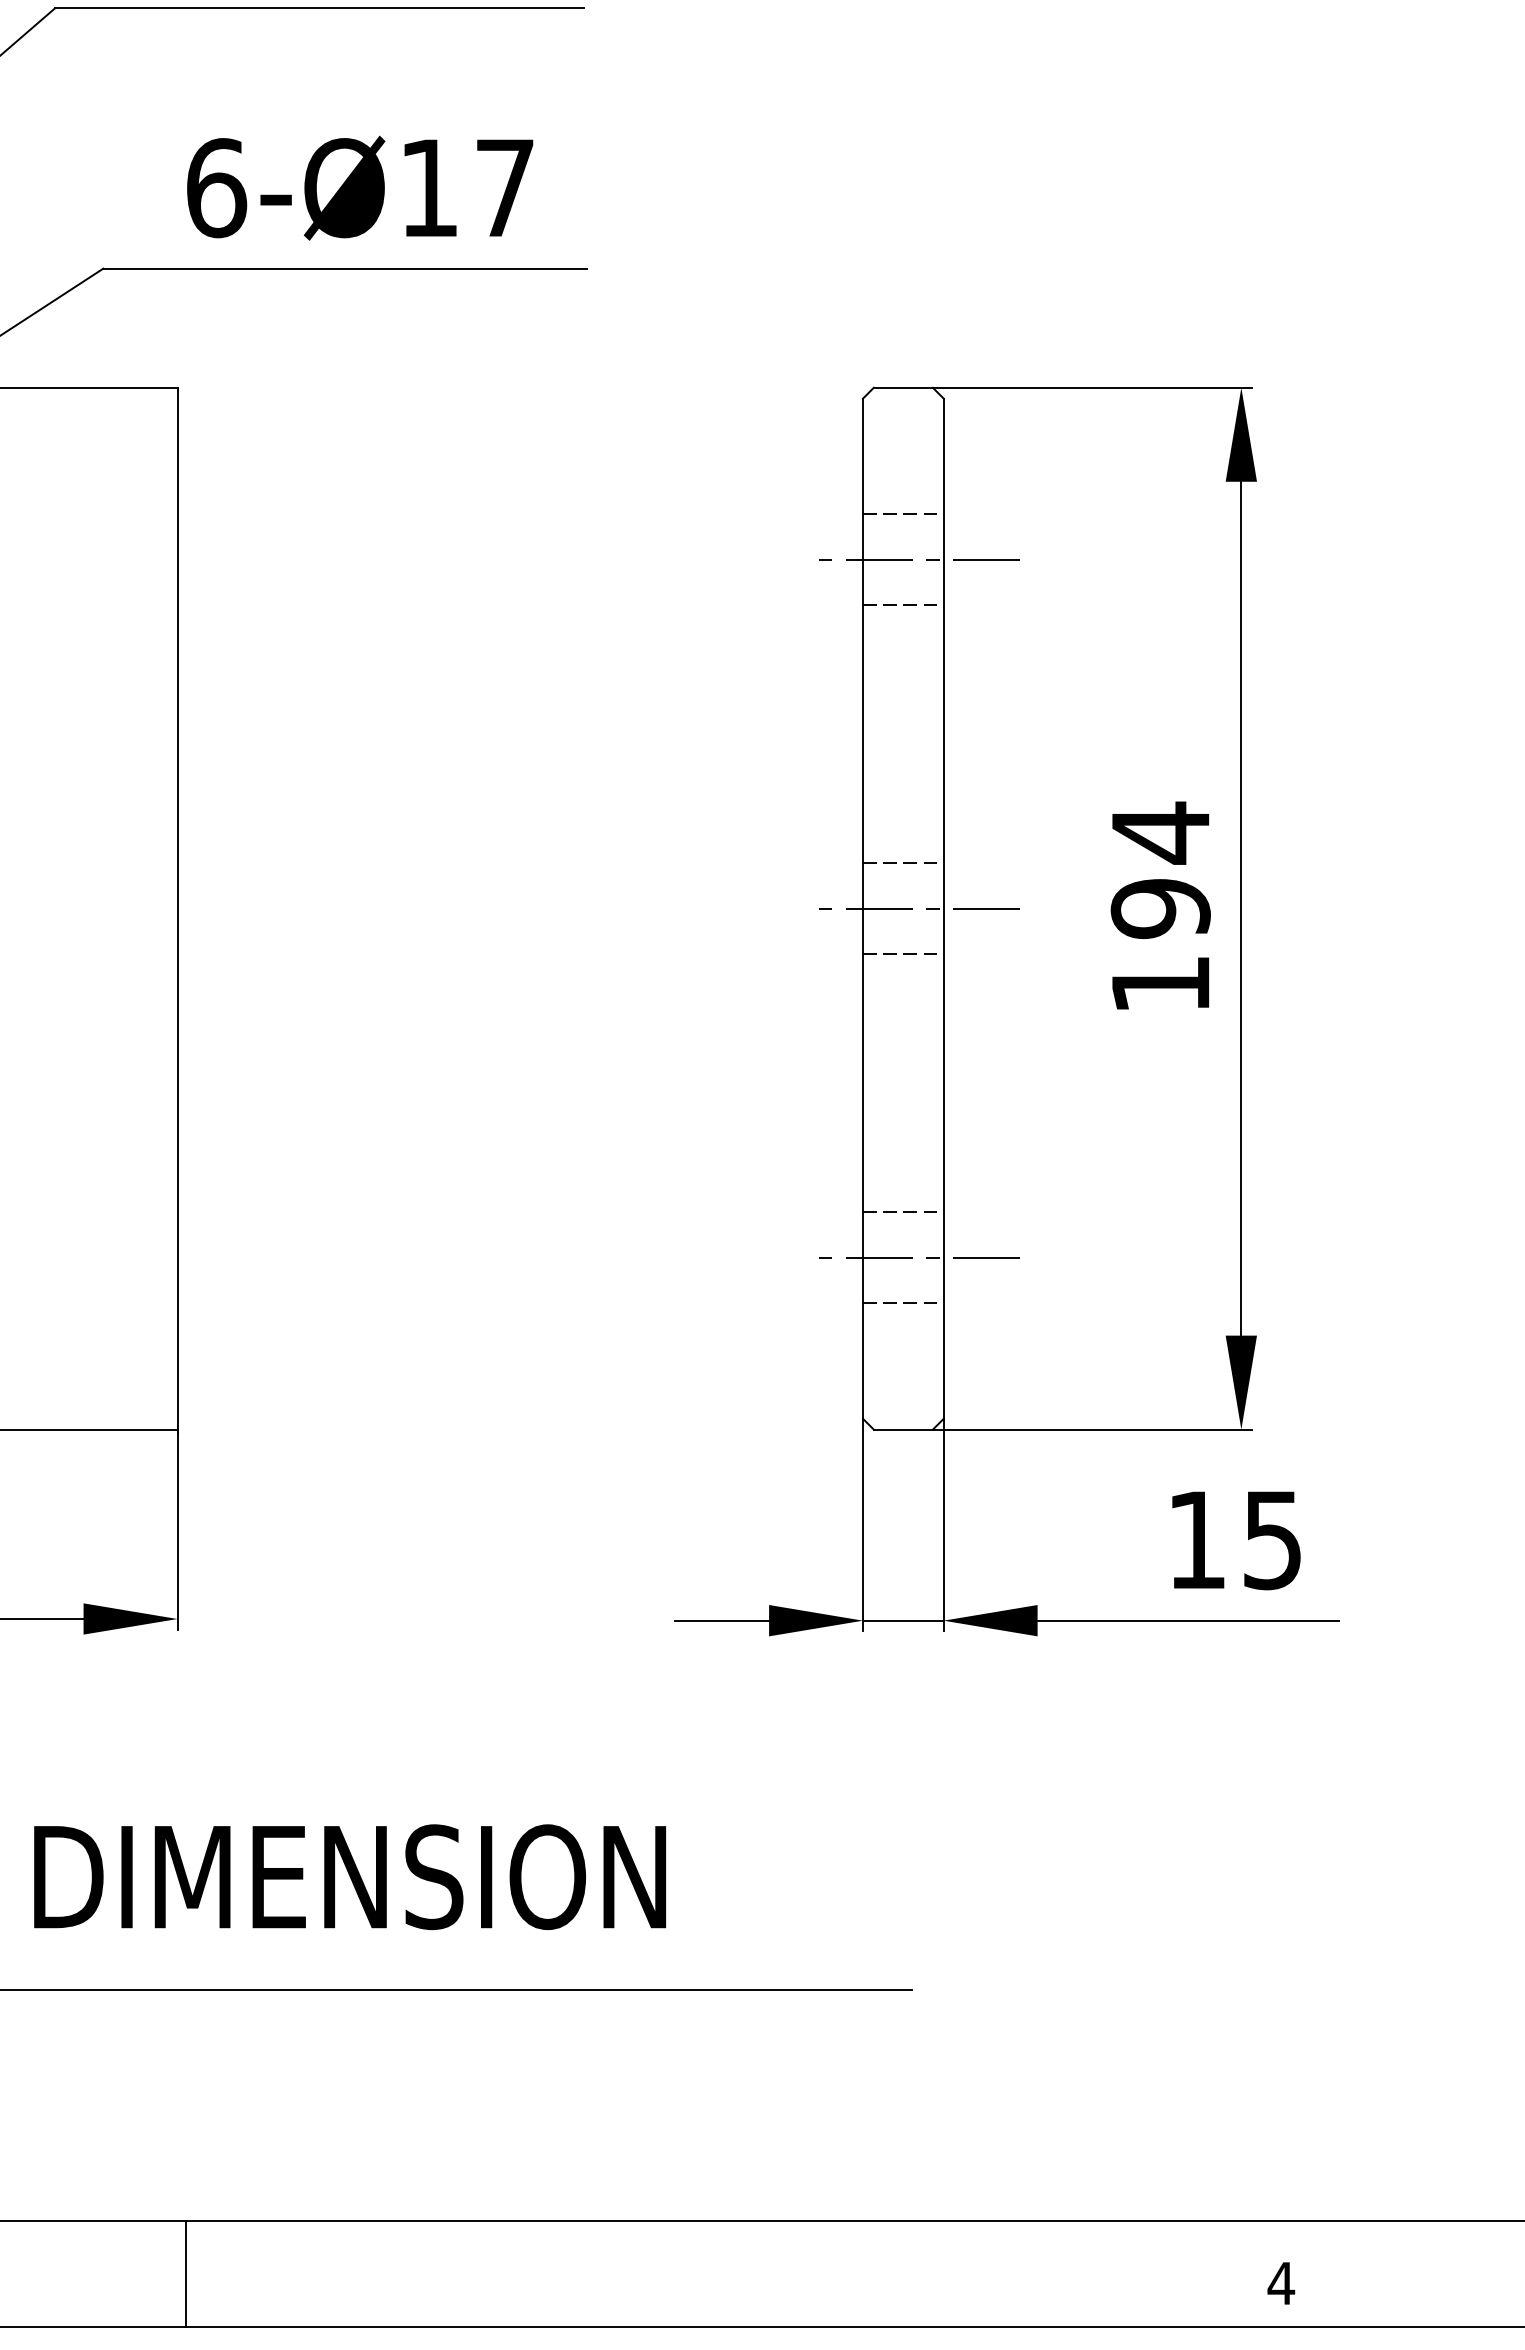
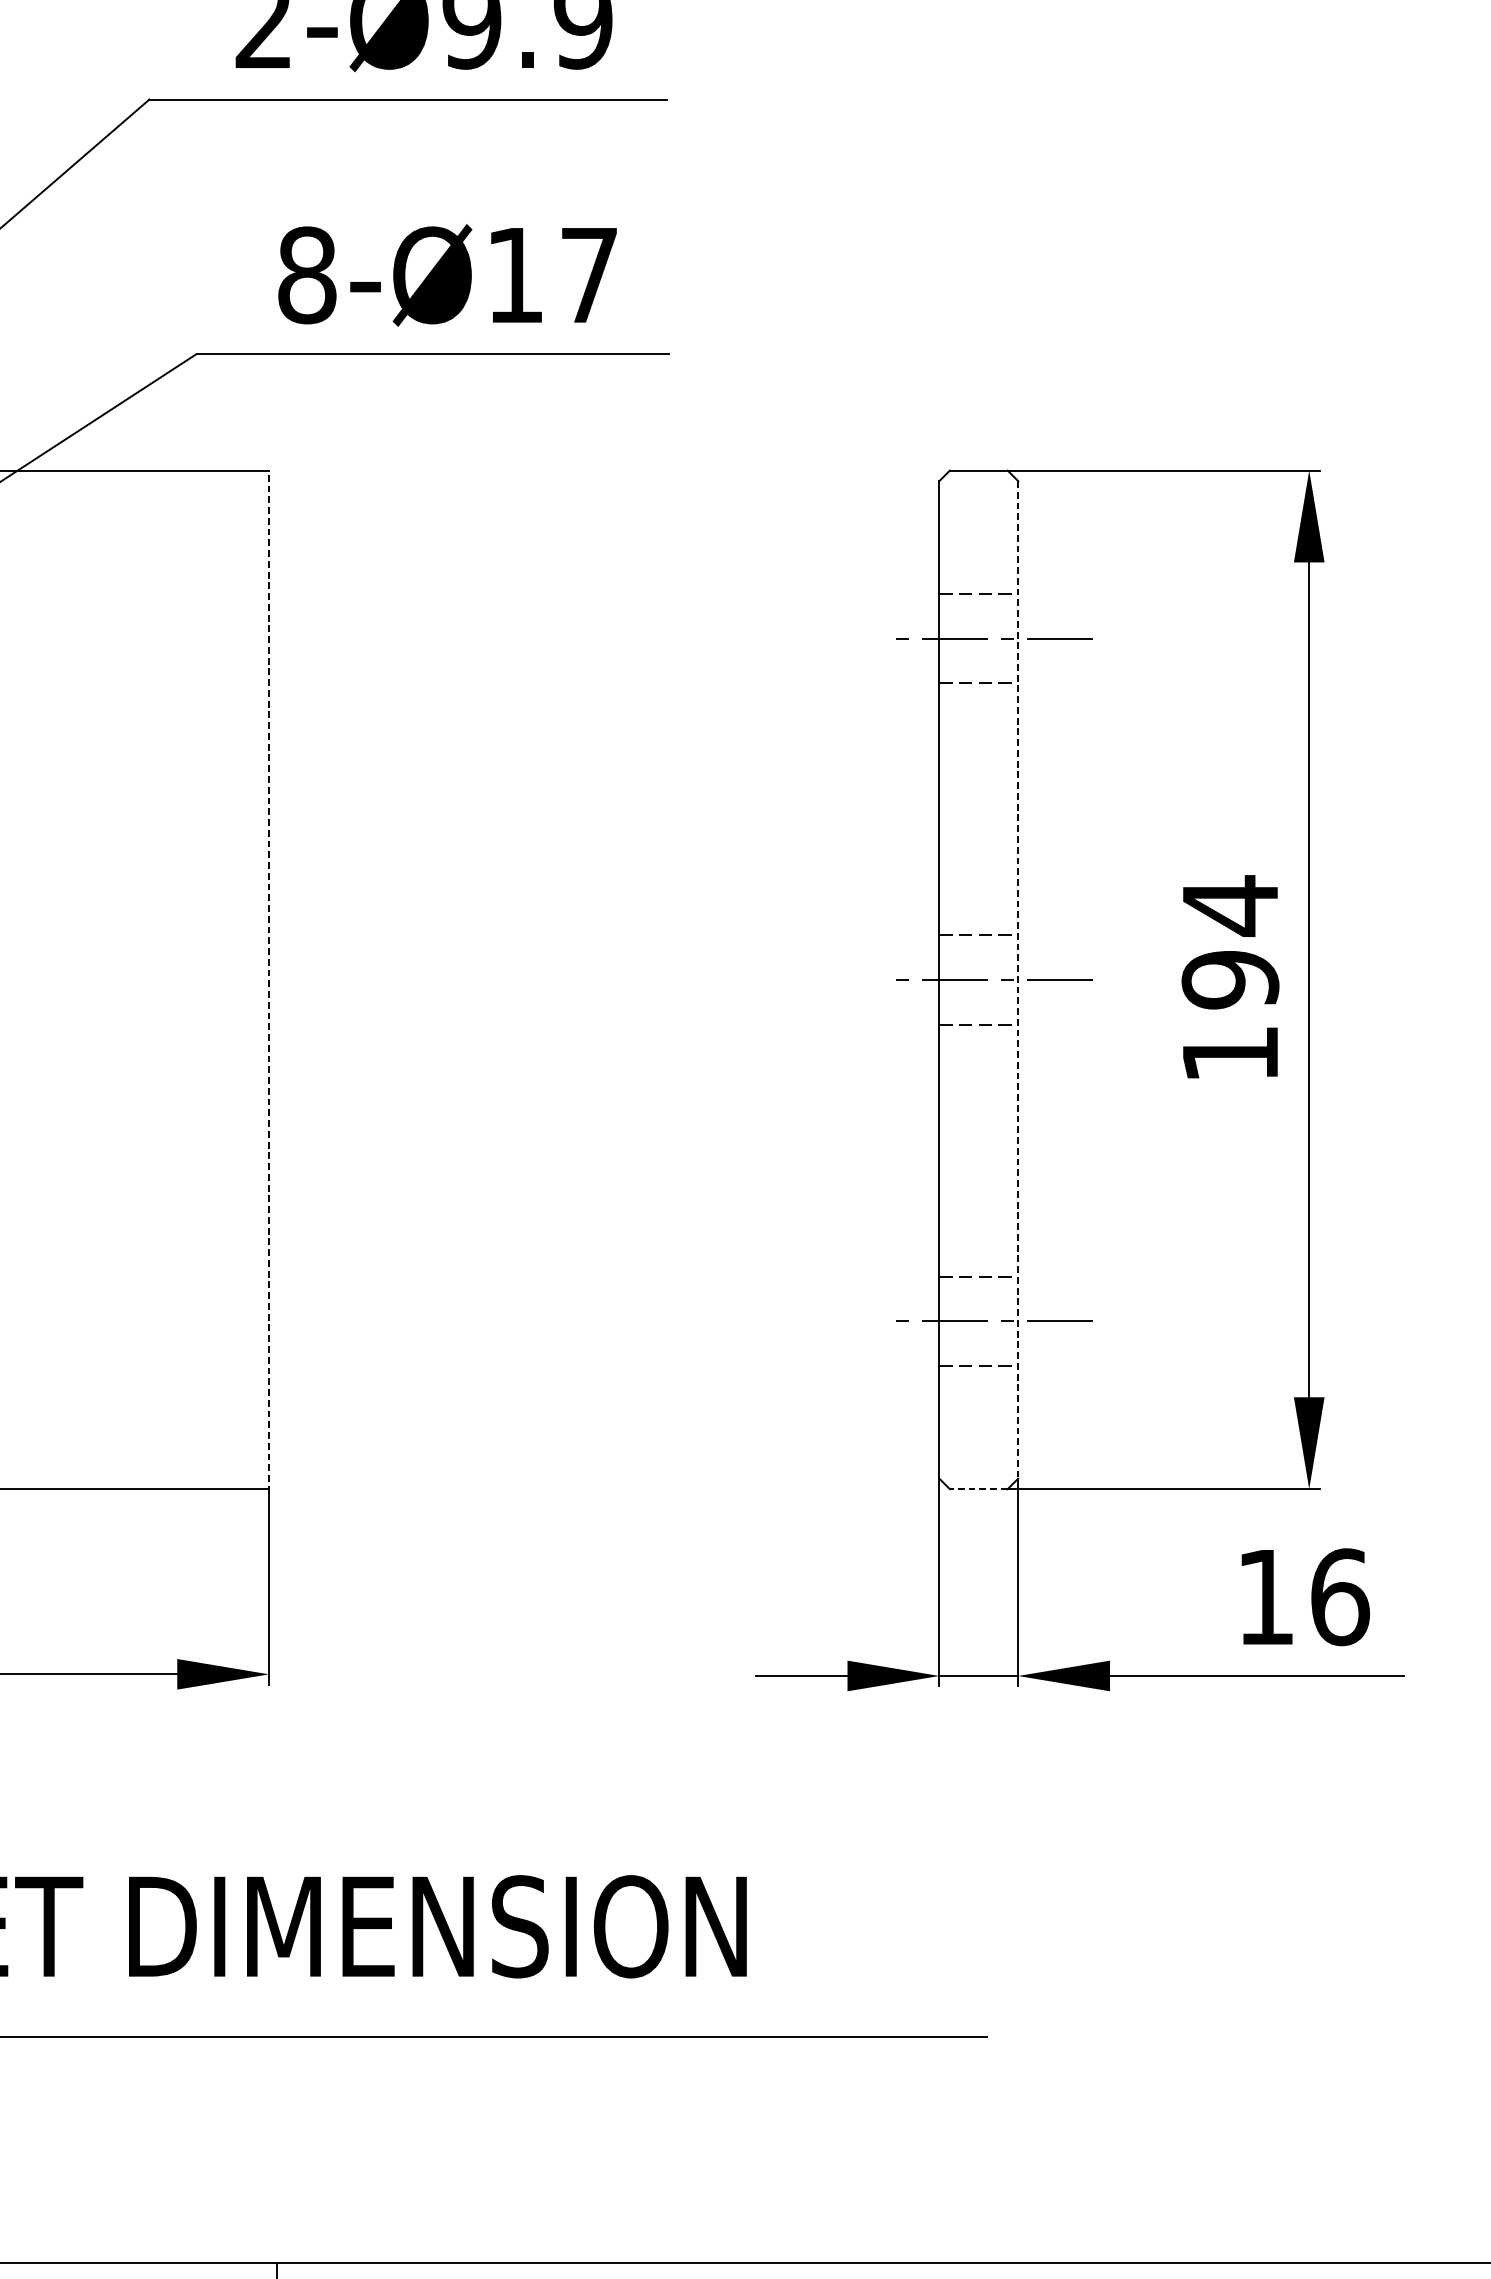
text: (216, 188) -> (307, 275), 6-Ø17 -> 8-Ø17
line: (943, 909) -> (1018, 980), solid -> dashed
line: (177, 910) -> (269, 981), solid -> dashed
line: (903, 1429) -> (978, 1489), solid -> dashed
text: (1273, 1540) -> (1340, 1597), 15 -> 16

